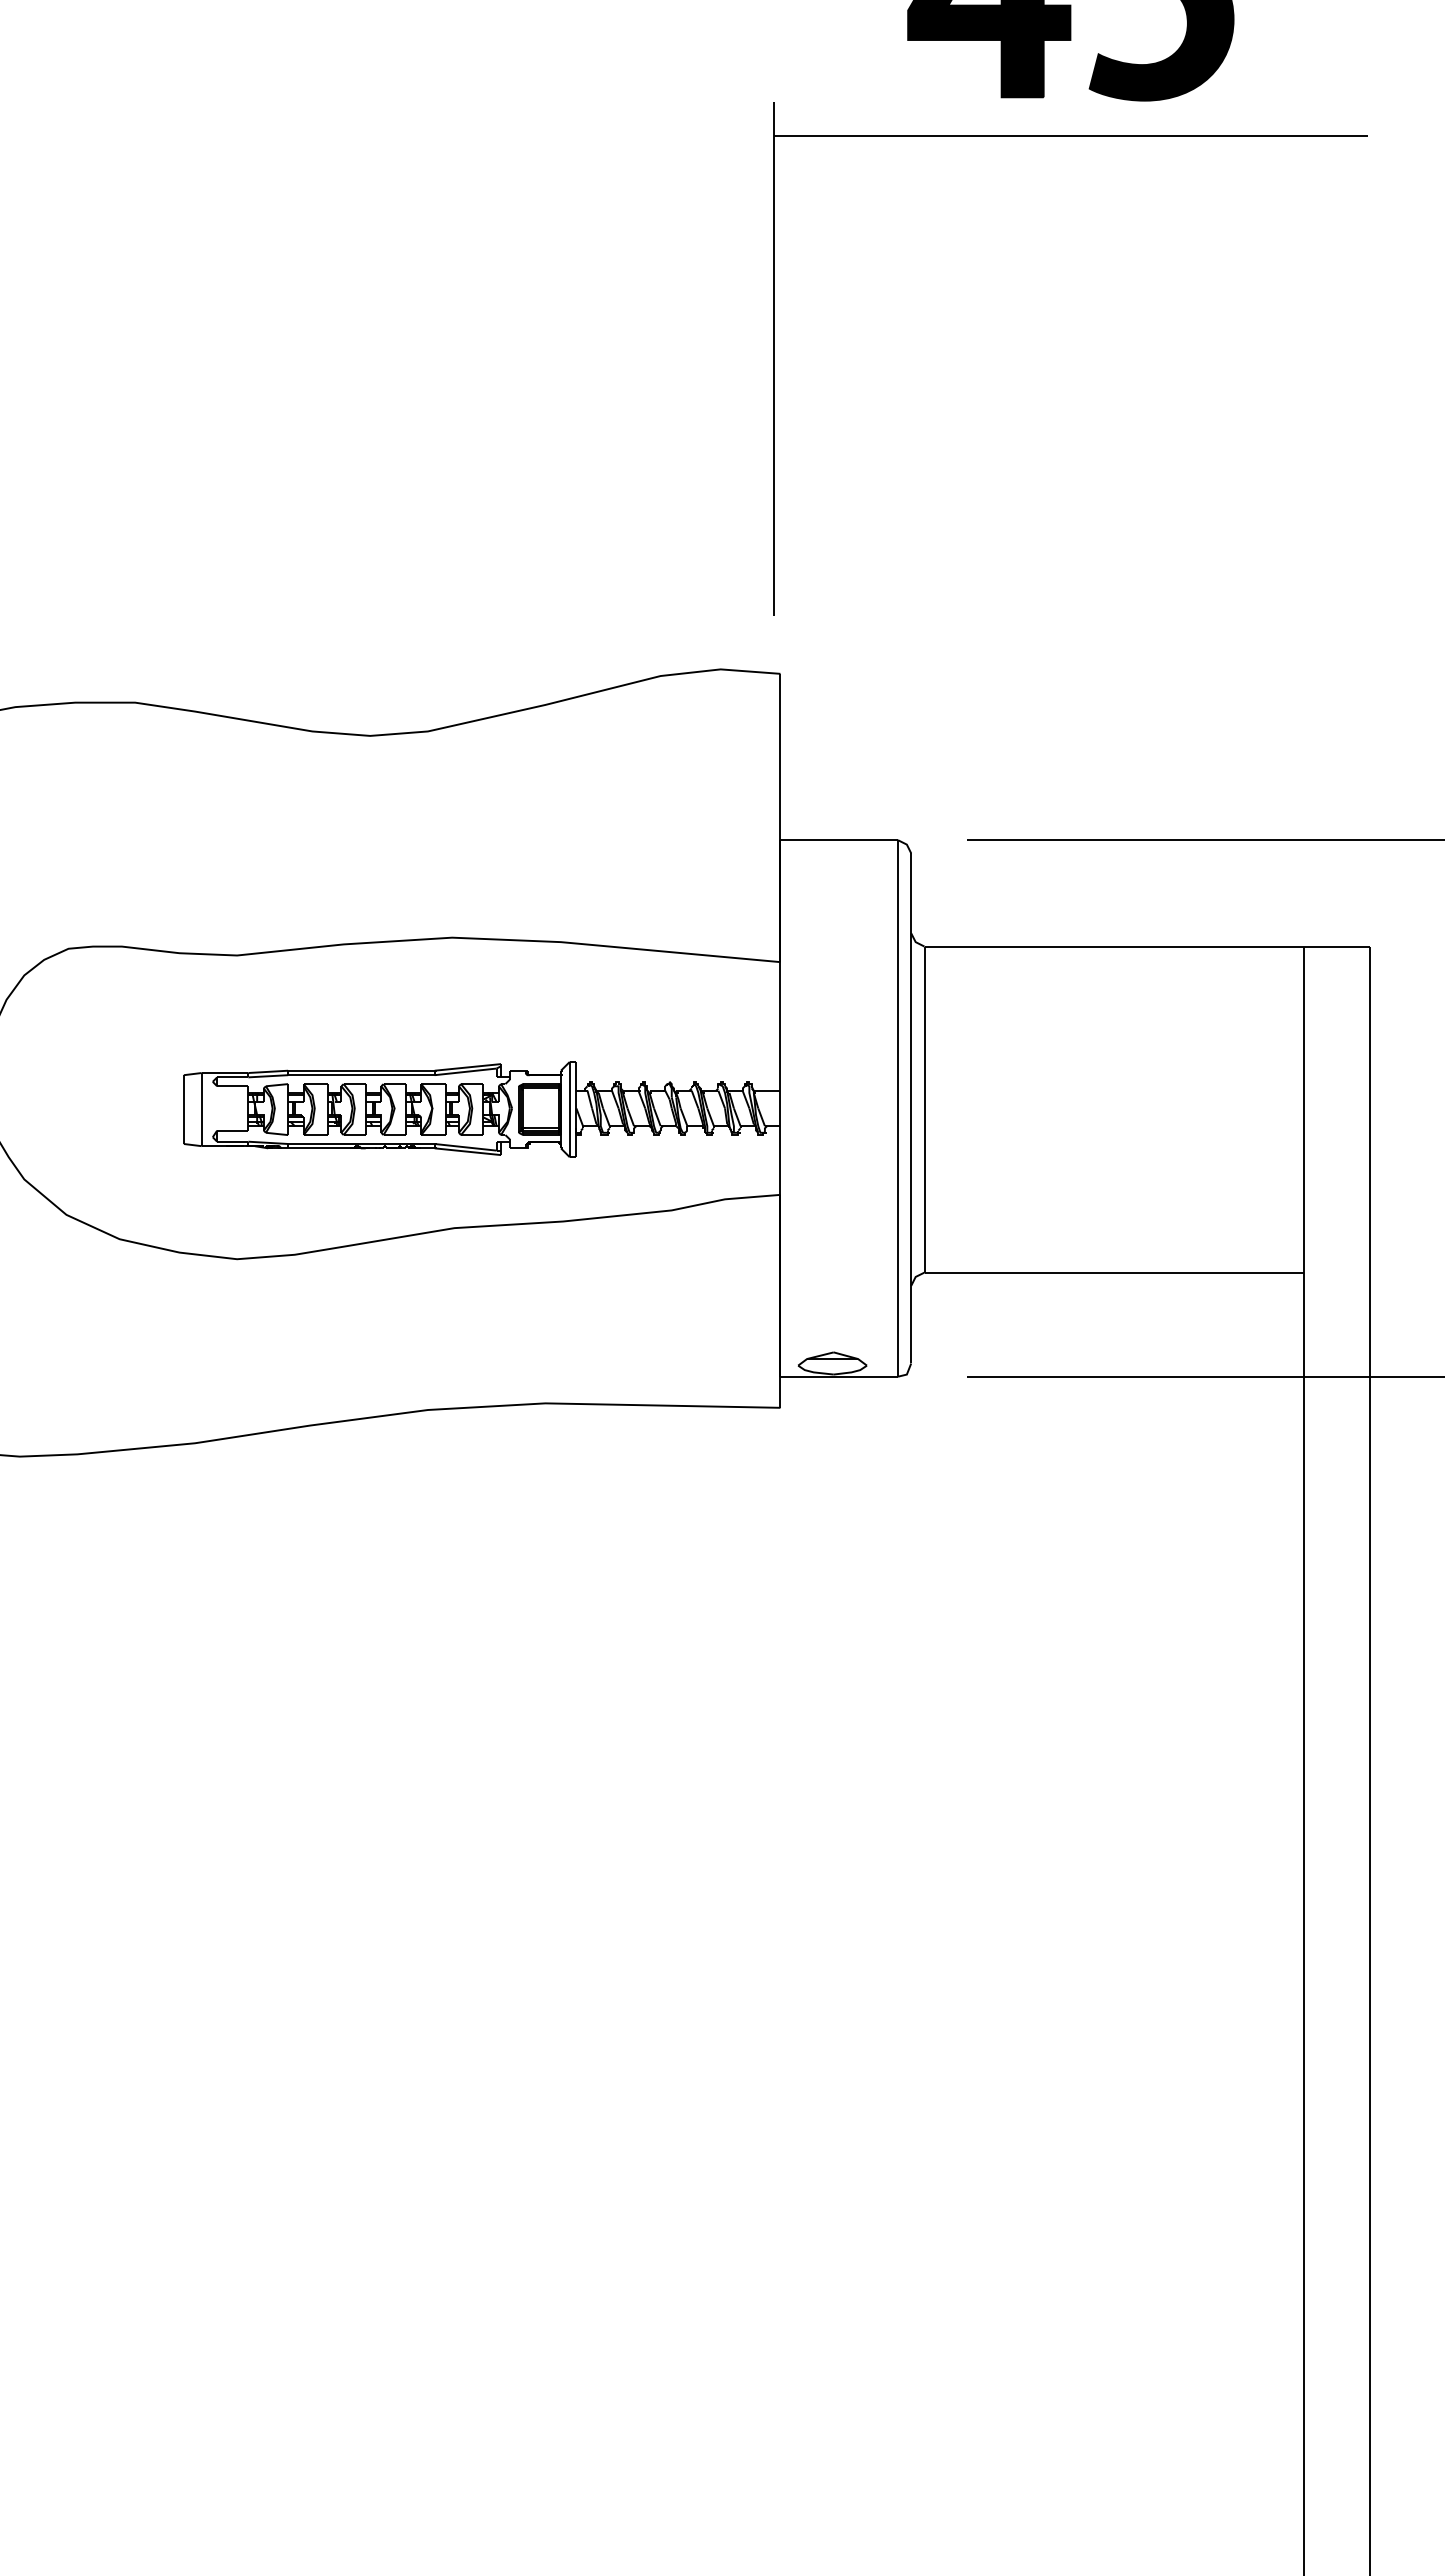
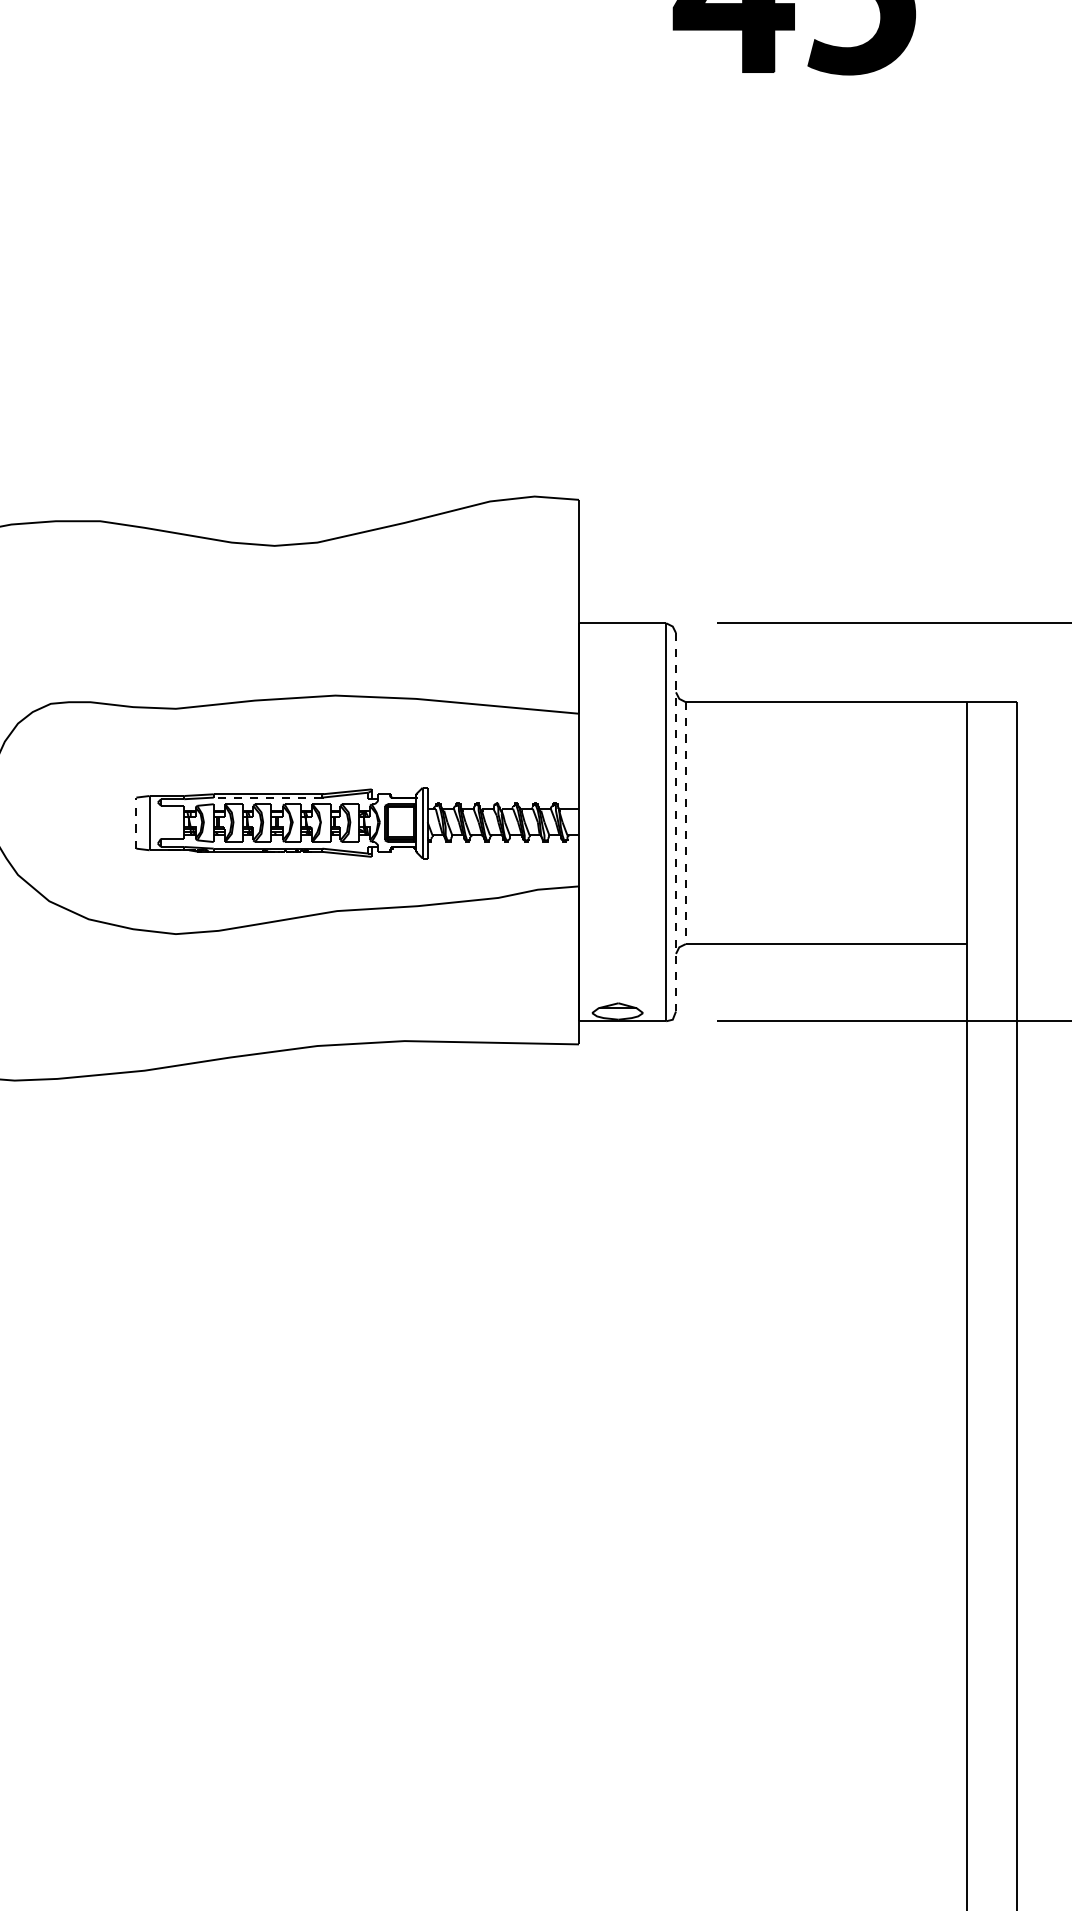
part: (1070, 136) -> (794, 101), removed
line: (360, 1075) -> (267, 797), solid -> dashed
line: (911, 1108) -> (676, 822), solid -> dashed
line: (183, 1109) -> (136, 823), solid -> dashed
line: (924, 1110) -> (685, 823), solid -> dashed

